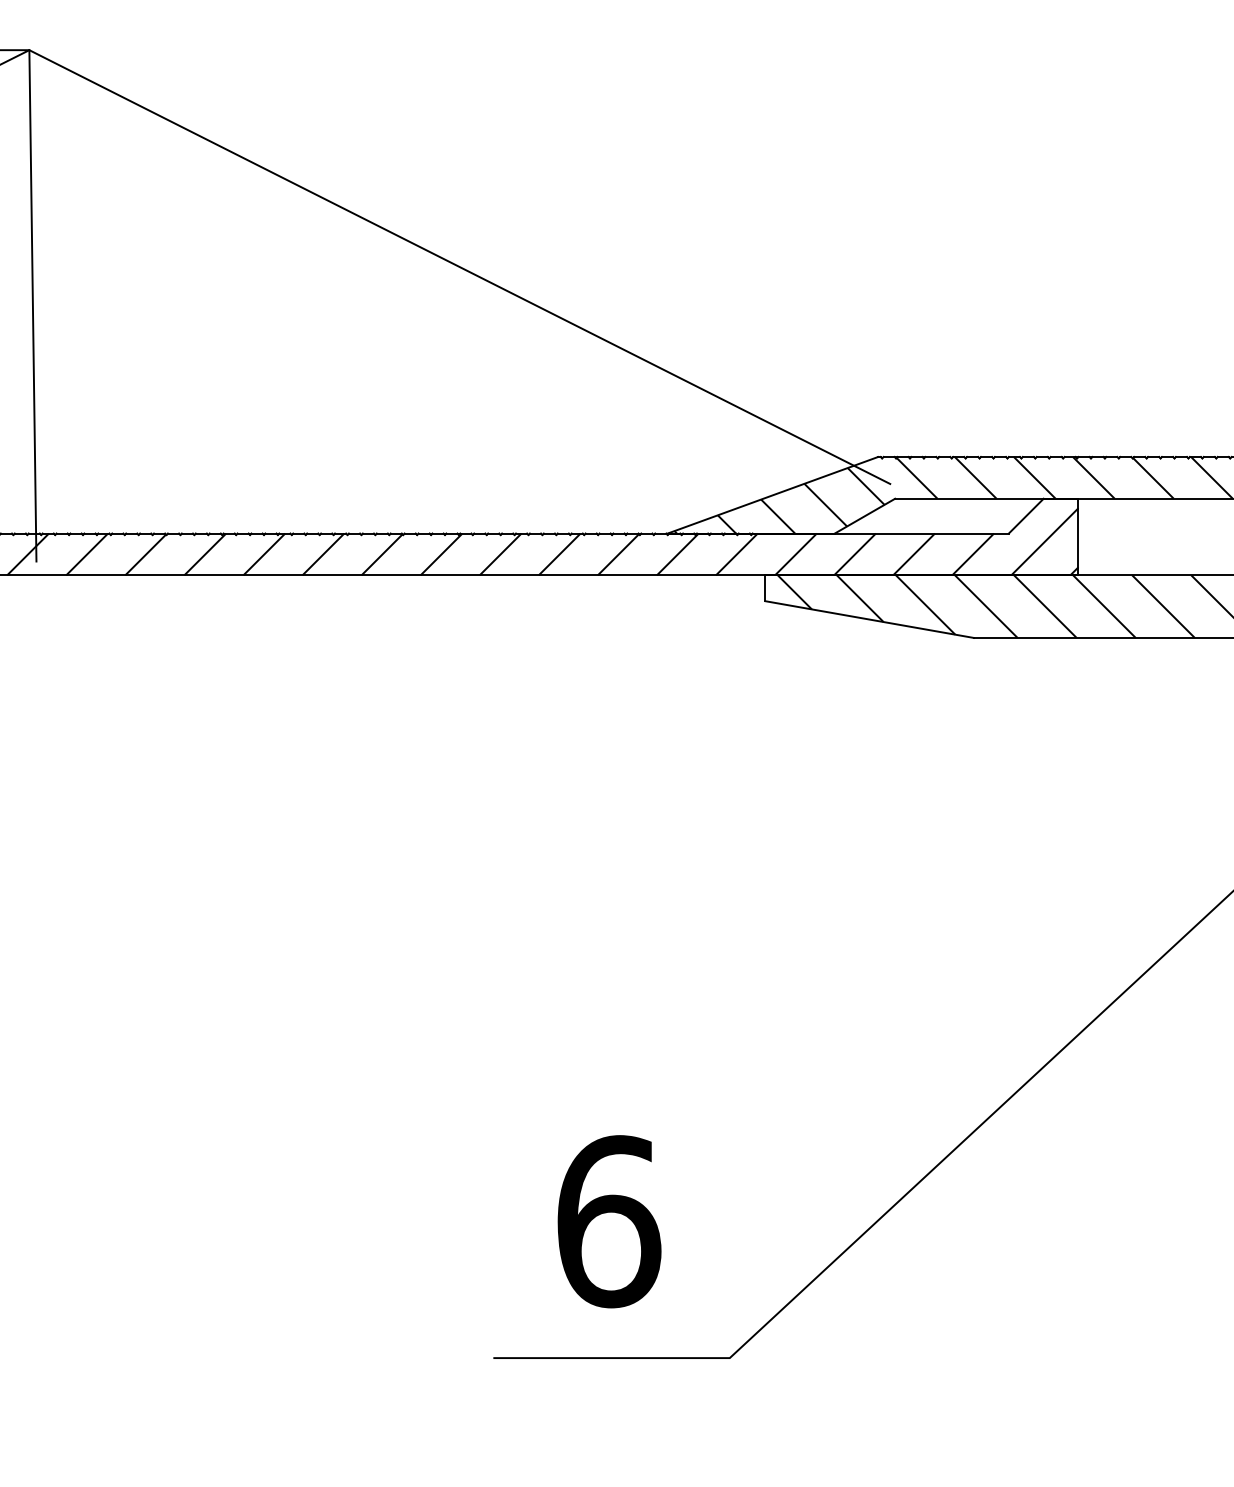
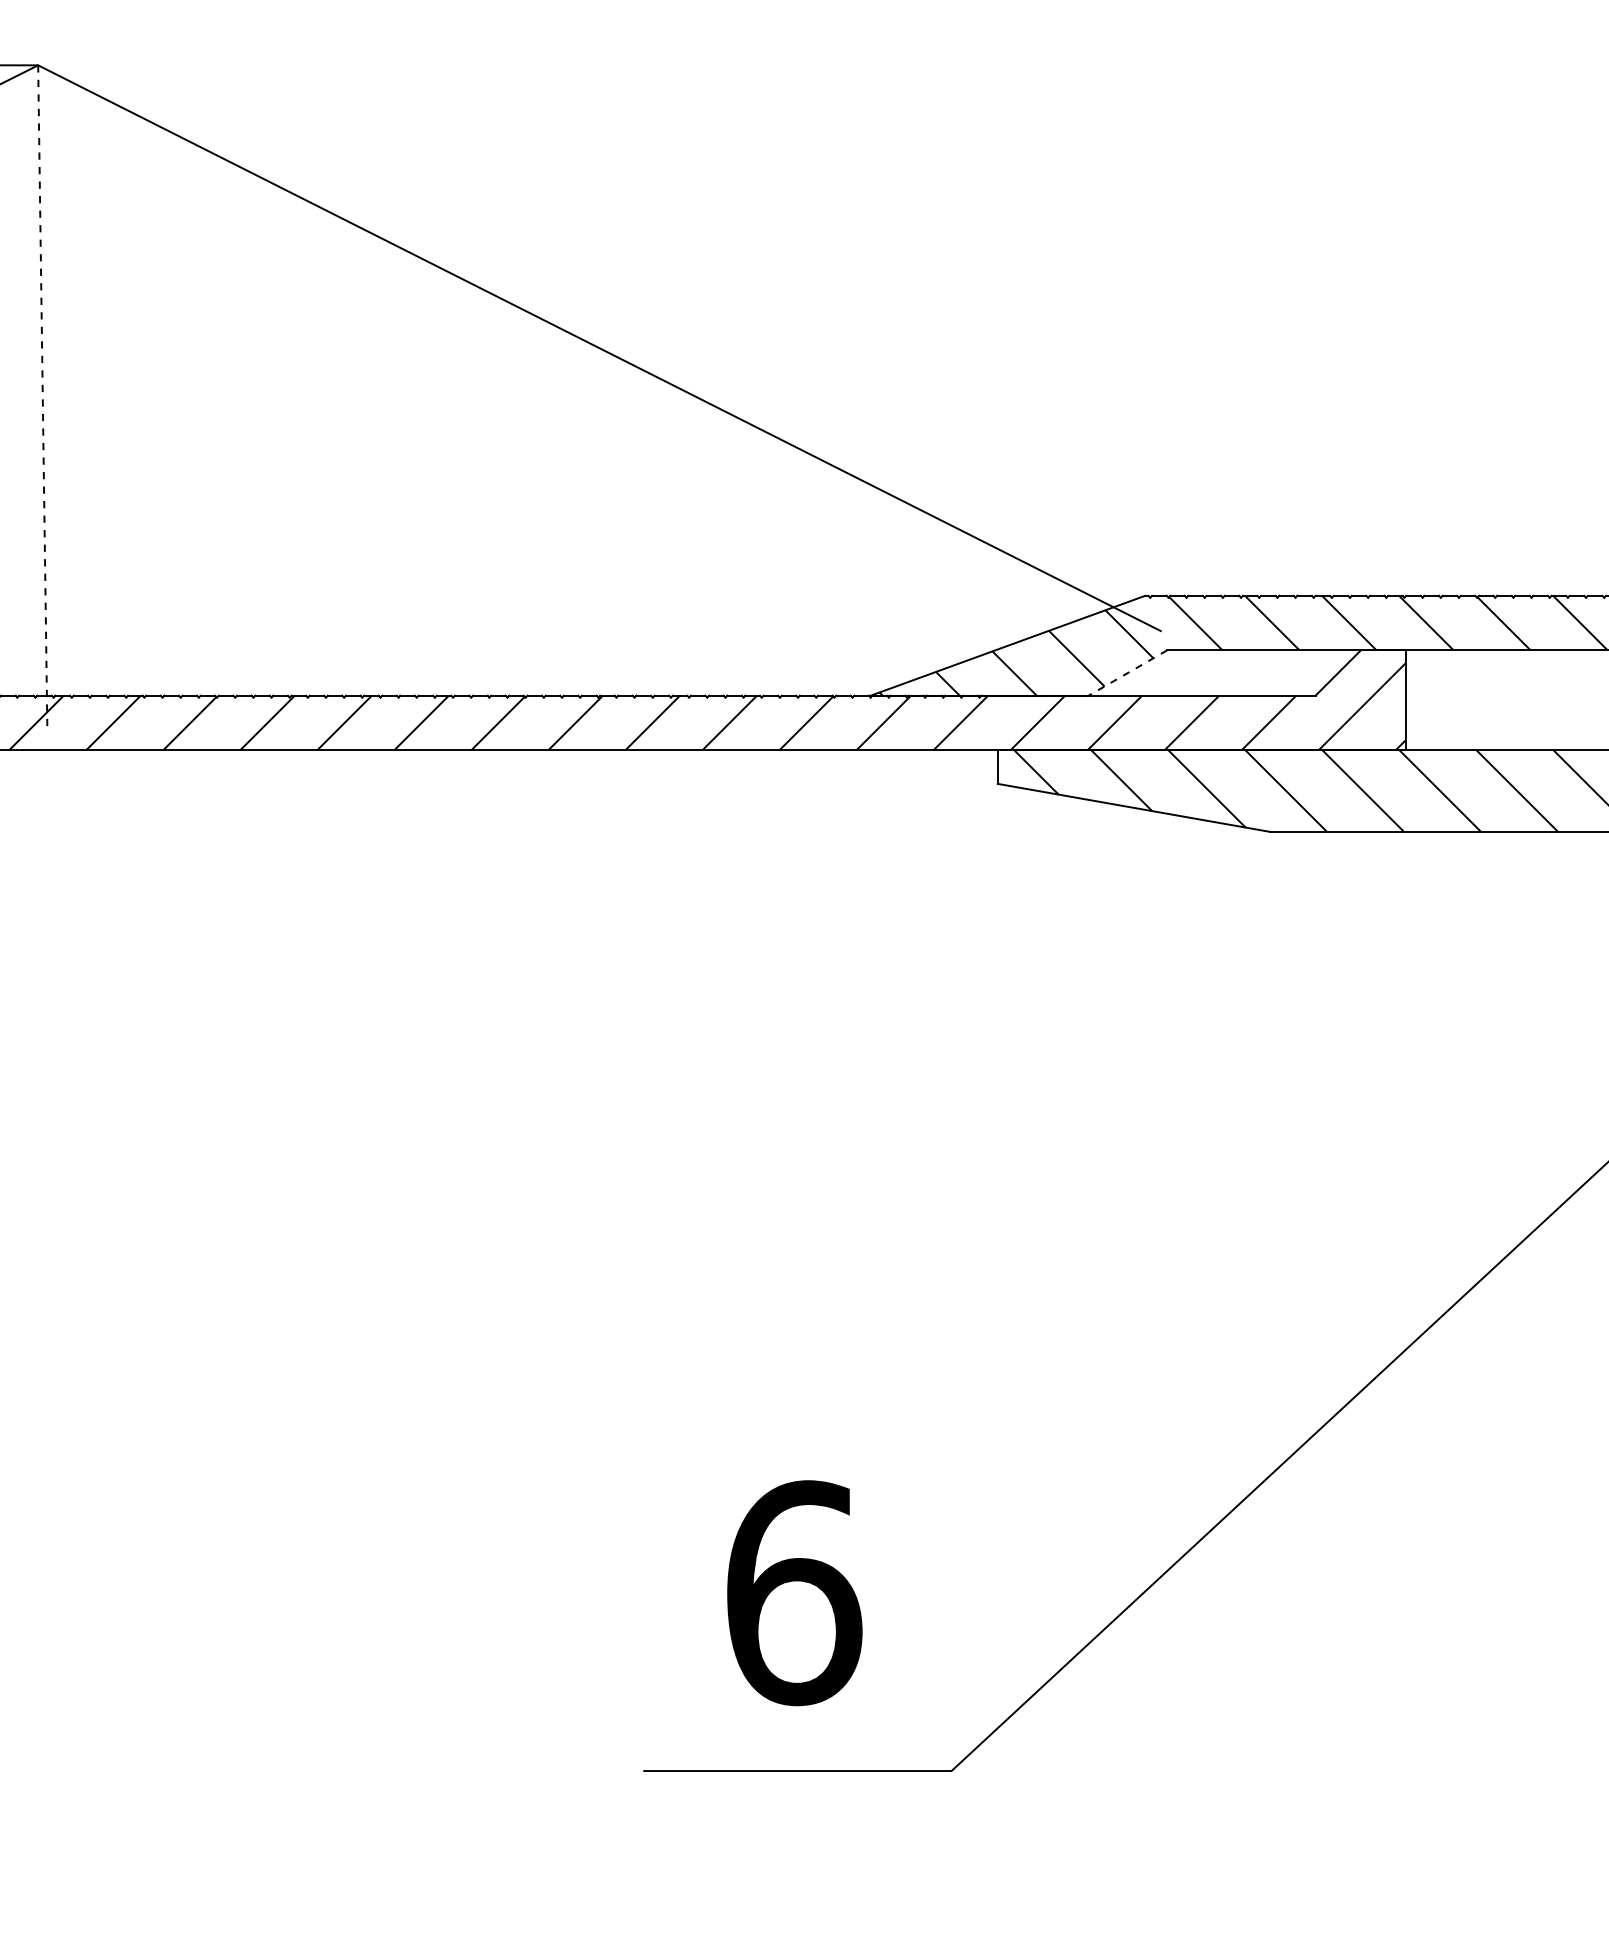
line: (32, 306) -> (42, 399), solid -> dashed
line: (864, 516) -> (1127, 673), solid -> dashed

